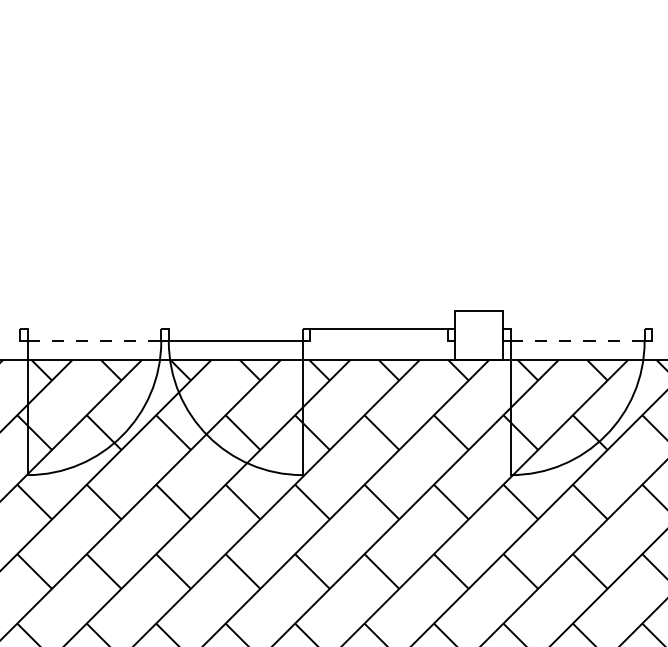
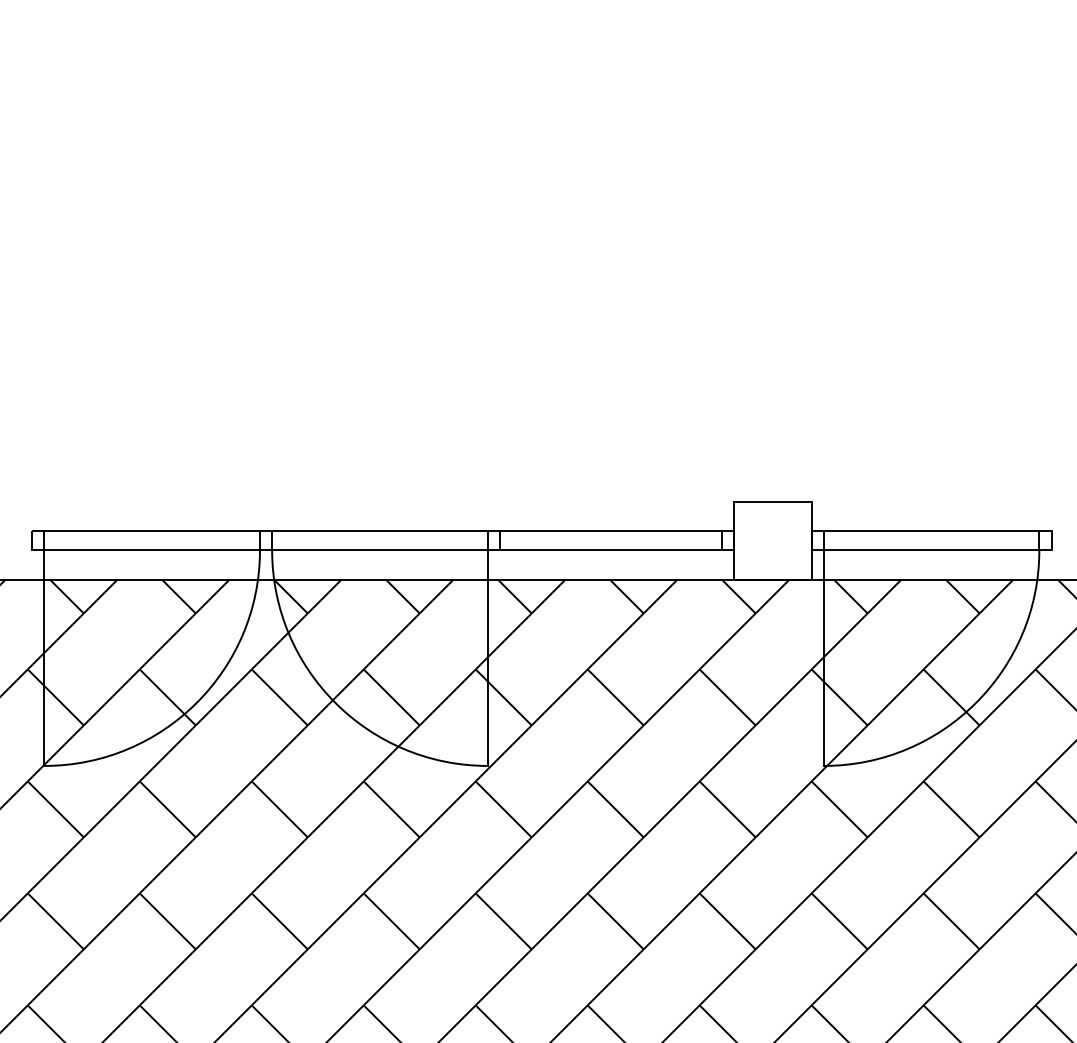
line: (94, 329) -> (152, 531), added
line: (237, 329) -> (382, 531), added
line: (577, 329) -> (931, 531), added
line: (94, 341) -> (152, 550), dashed -> solid
line: (378, 341) -> (610, 550), added
line: (577, 341) -> (931, 550), dashed -> solid

